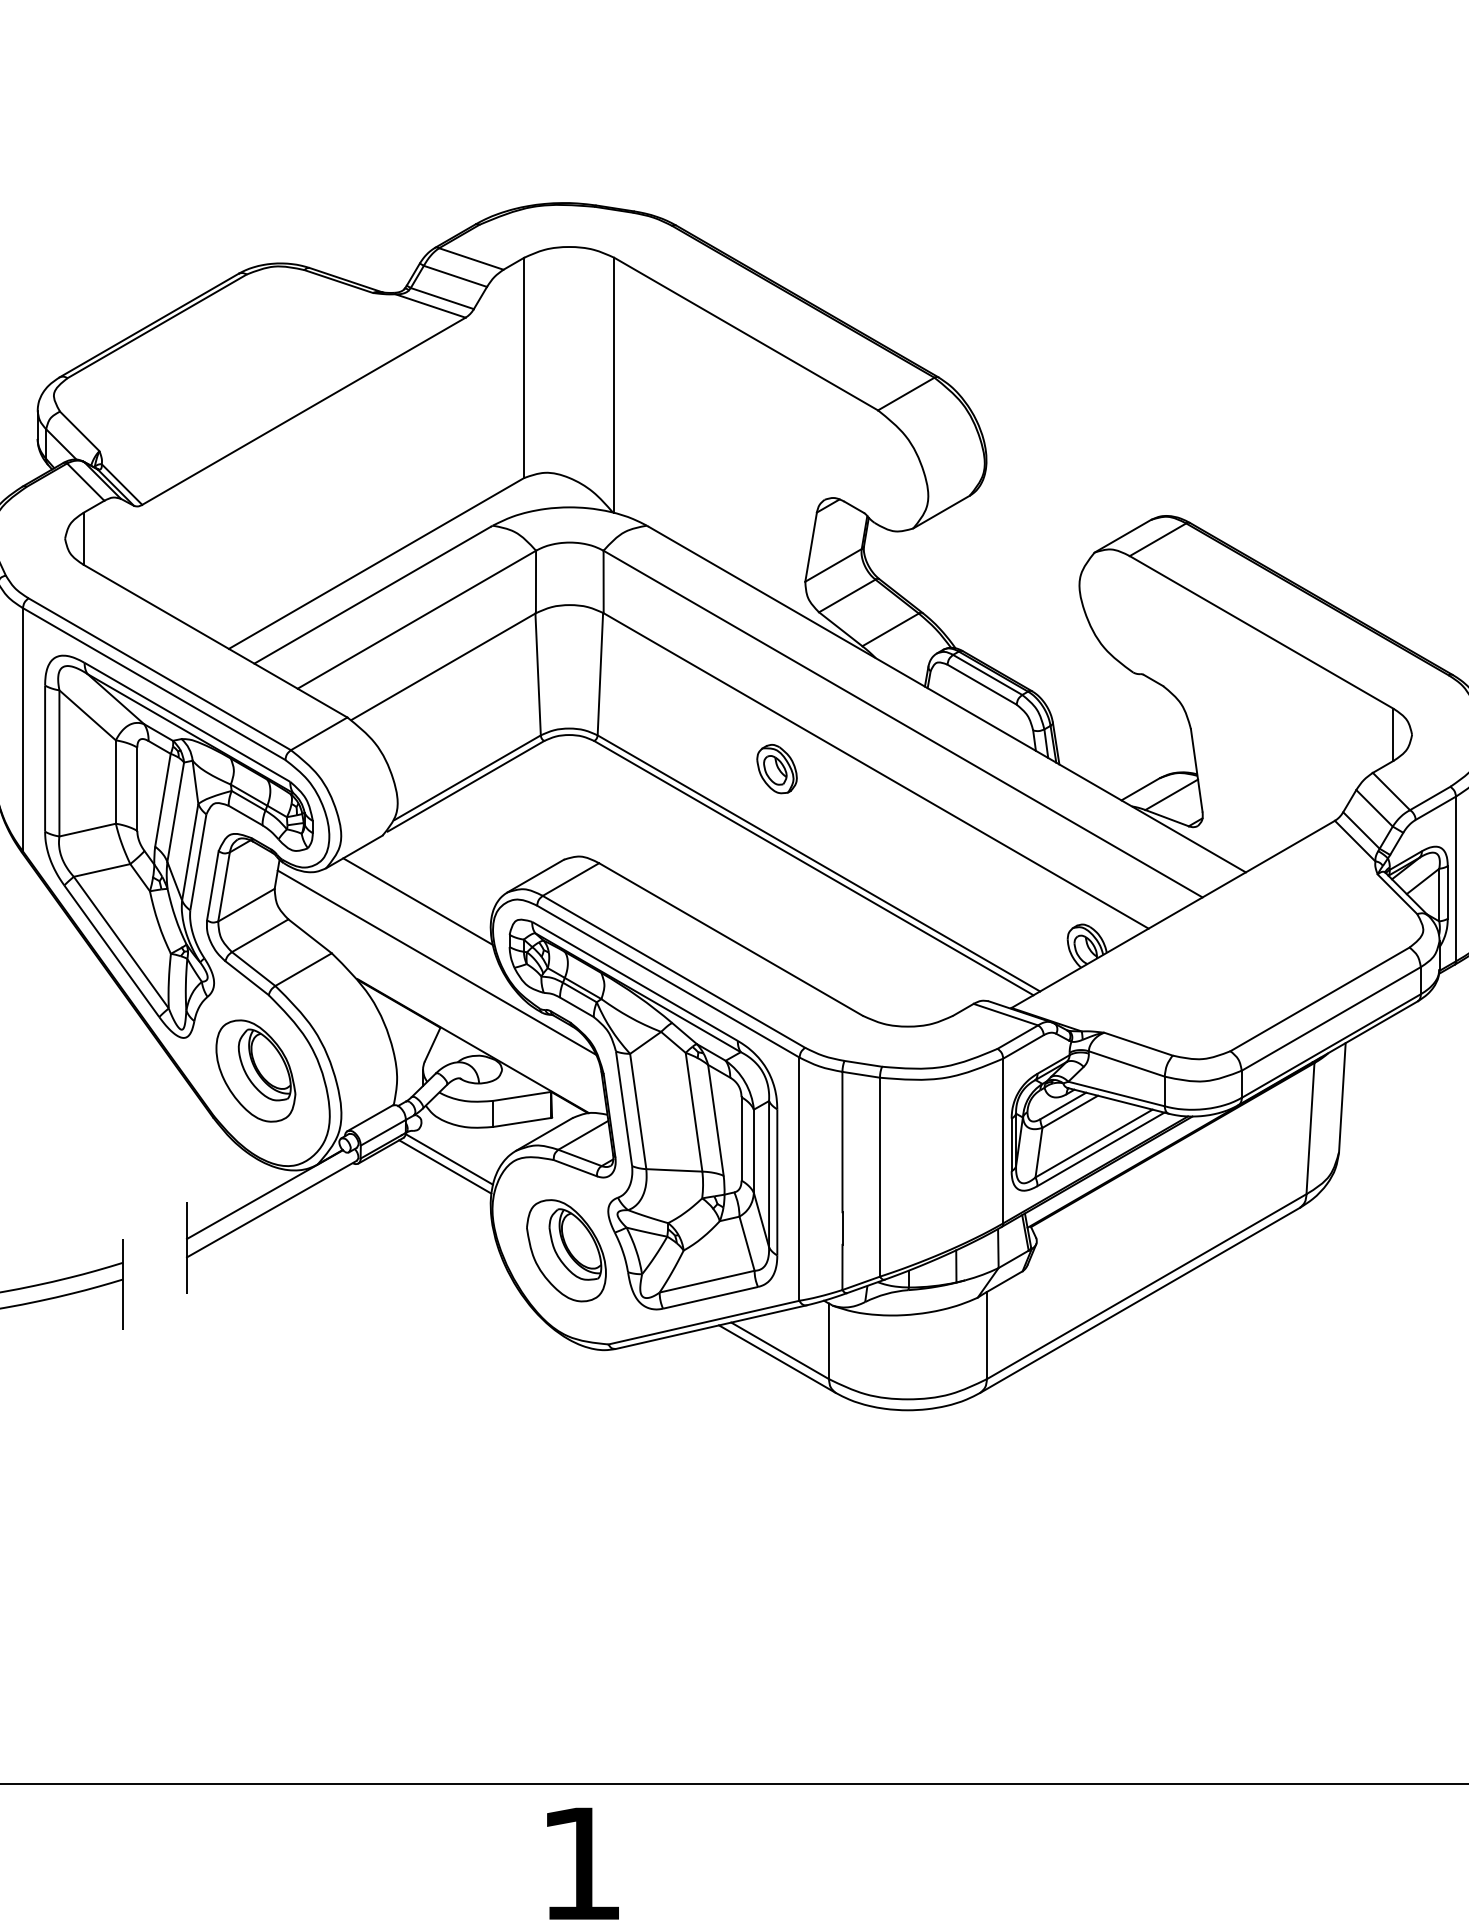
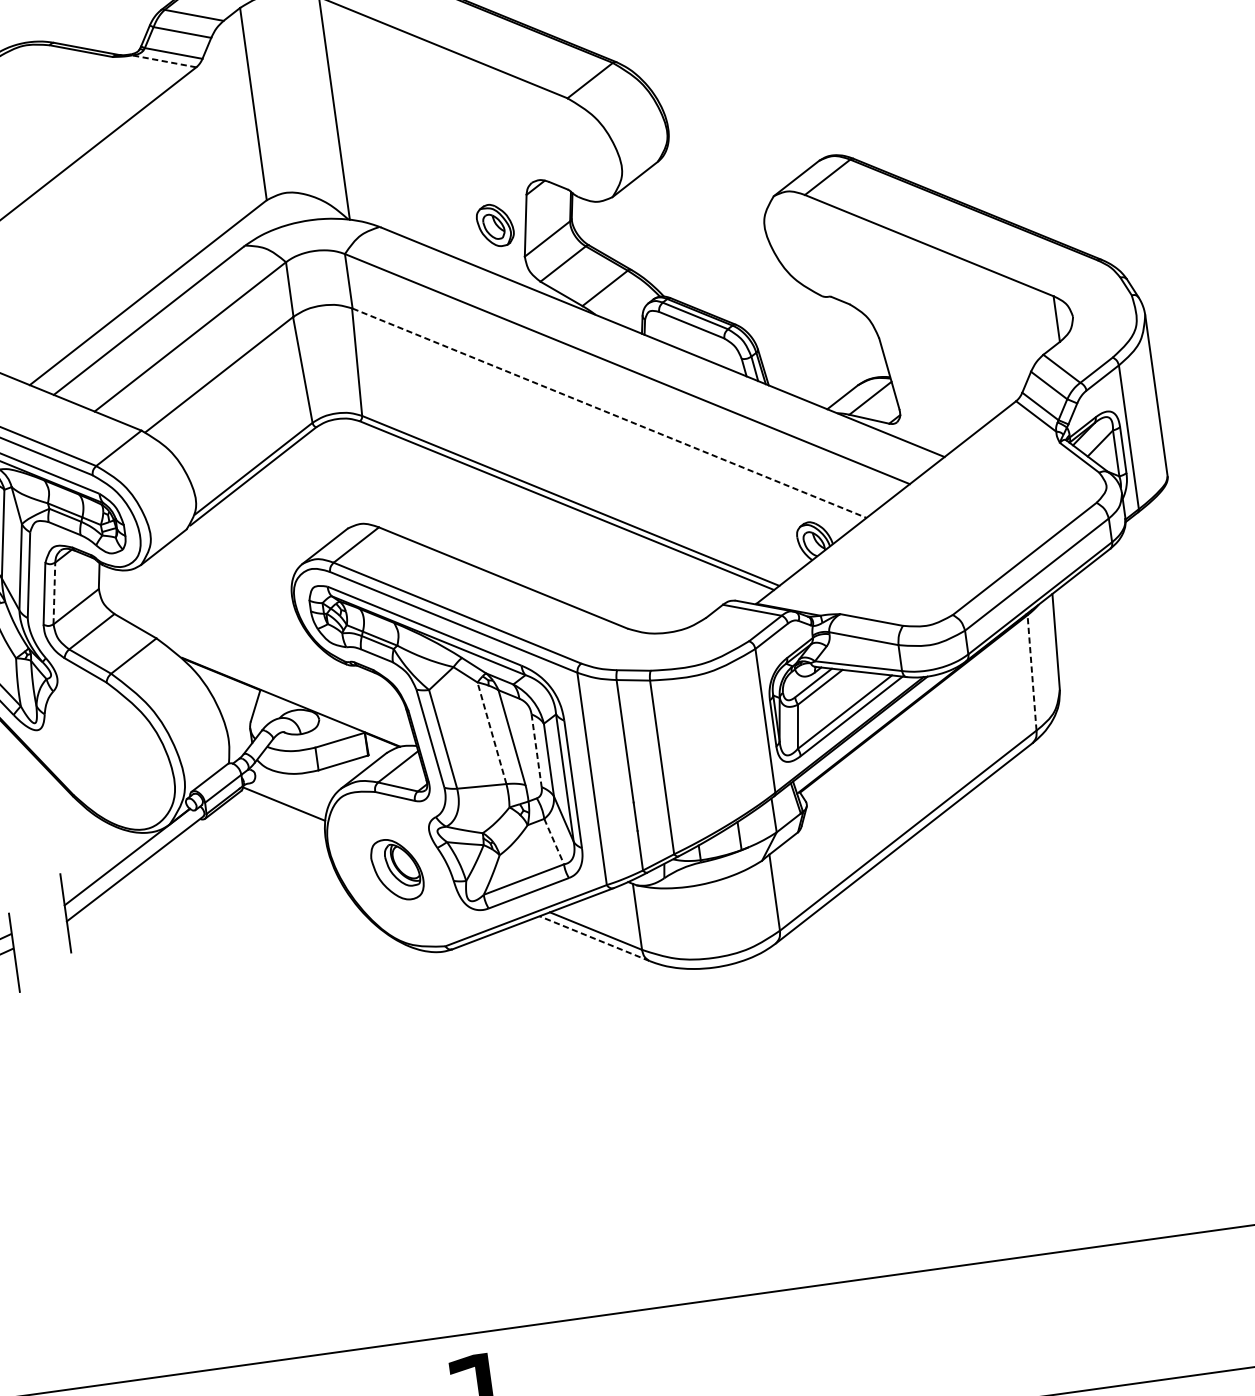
line: (430, 305) -> (164, 60), solid -> dashed
part: (776, 769) -> (494, 225), moved
line: (876, 770) -> (609, 412), solid -> dashed
line: (224, 886) -> (54, 593), solid -> dashed
line: (417, 901) -> (225, 582), removed
line: (436, 962) -> (249, 633), removed
part: (255, 1070) -> (104, 749), removed
line: (694, 1112) -> (492, 733), solid -> dashed
line: (1310, 1128) -> (1032, 672), solid -> dashed
line: (741, 1138) -> (536, 750), solid -> dashed
line: (445, 1166) -> (281, 810), removed
line: (747, 1244) -> (554, 842), solid -> dashed
part: (566, 1250) -> (397, 869), size x0.7
line: (776, 1358) -> (593, 938), solid -> dashed

